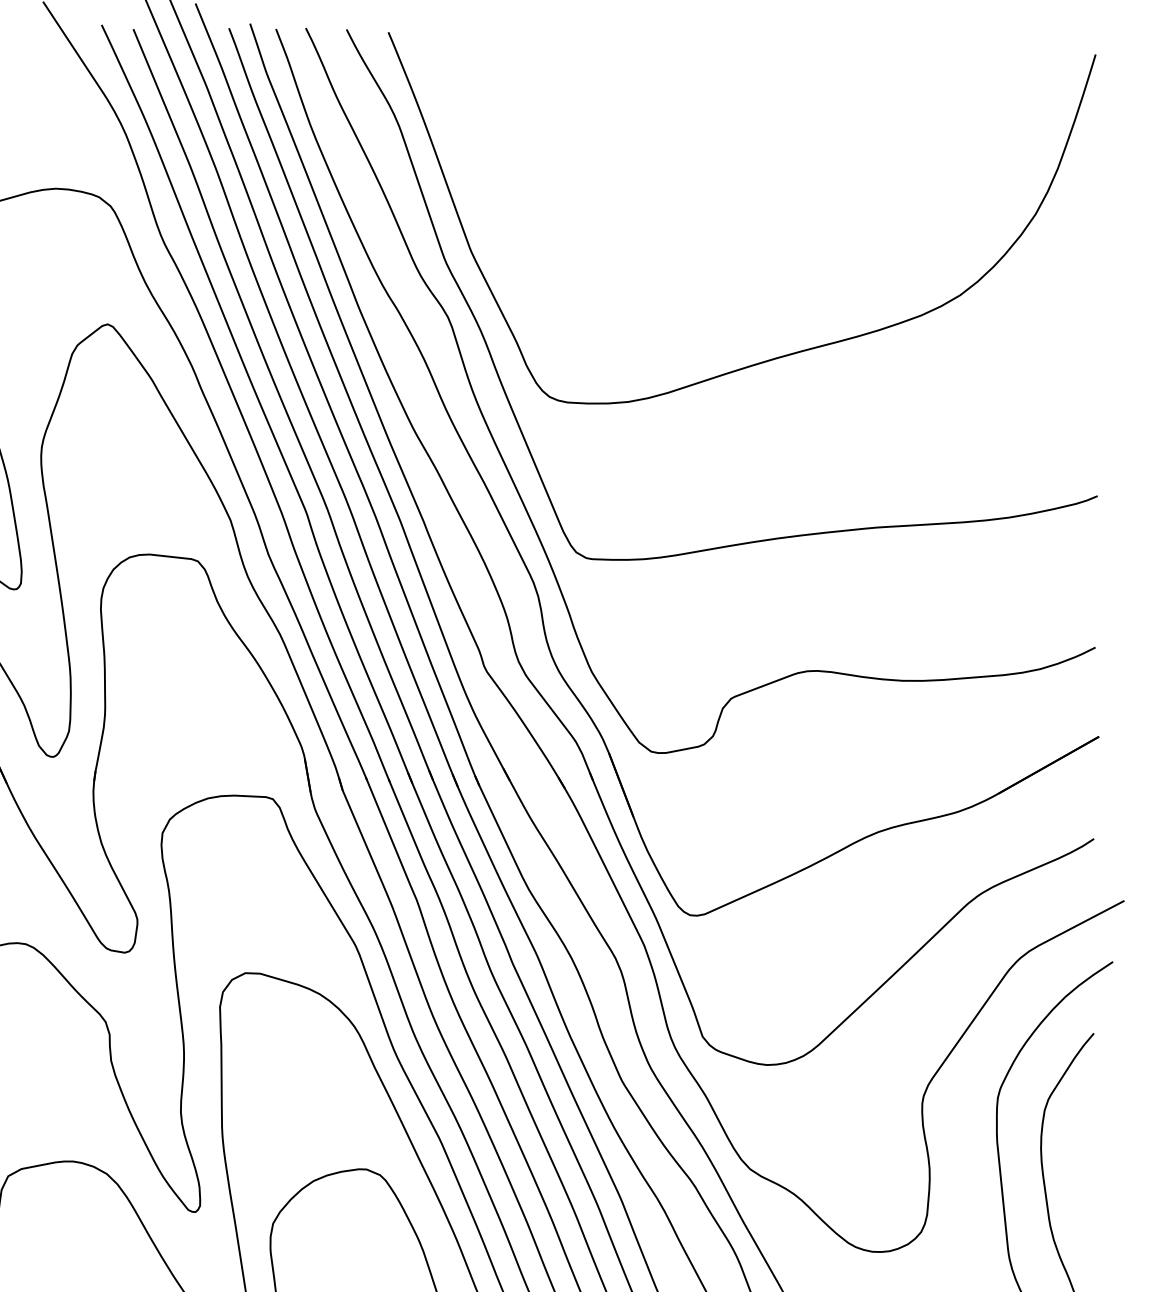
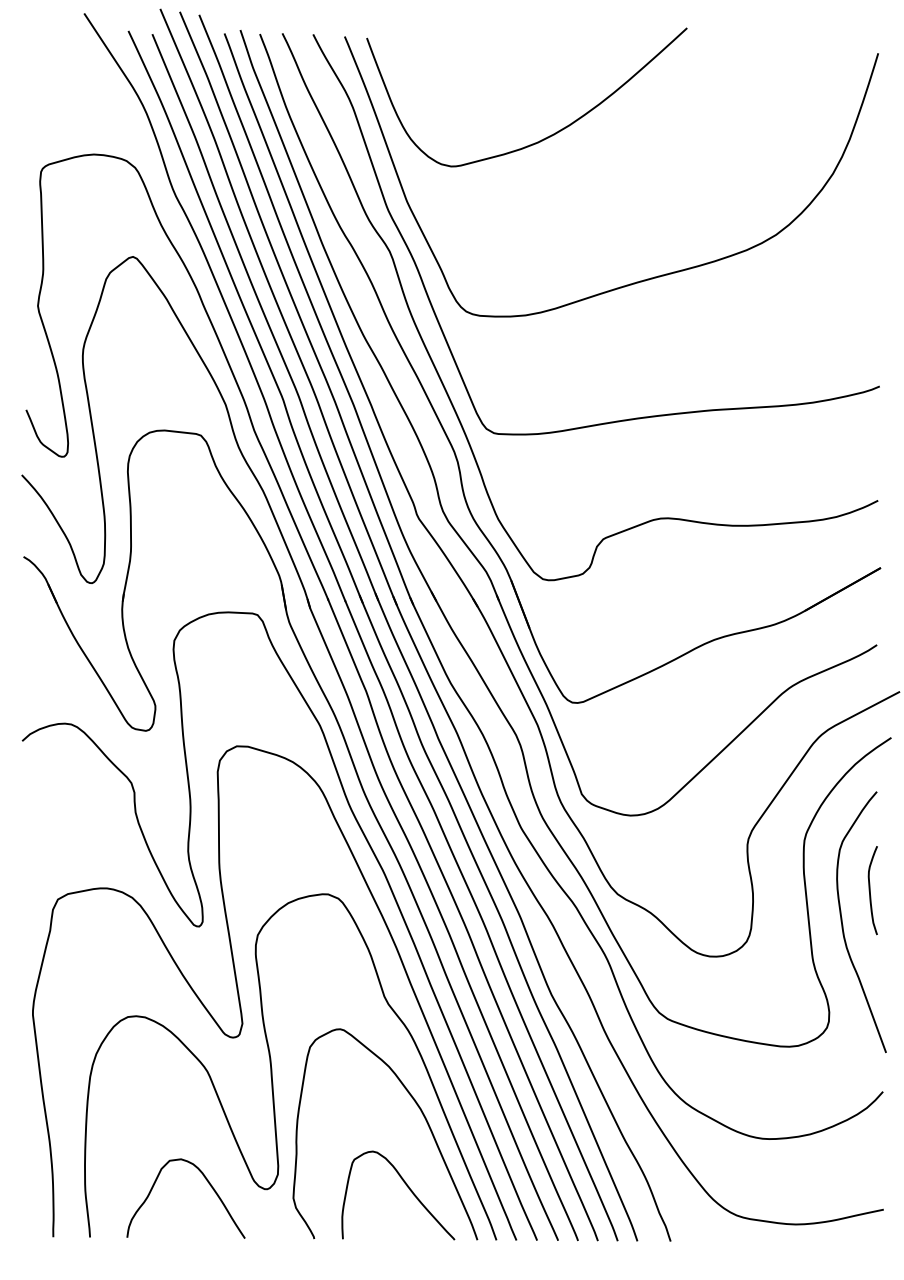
curve: (654, 166) -> (545, 137), added
curve: (1085, 1164) -> (870, 890), added

